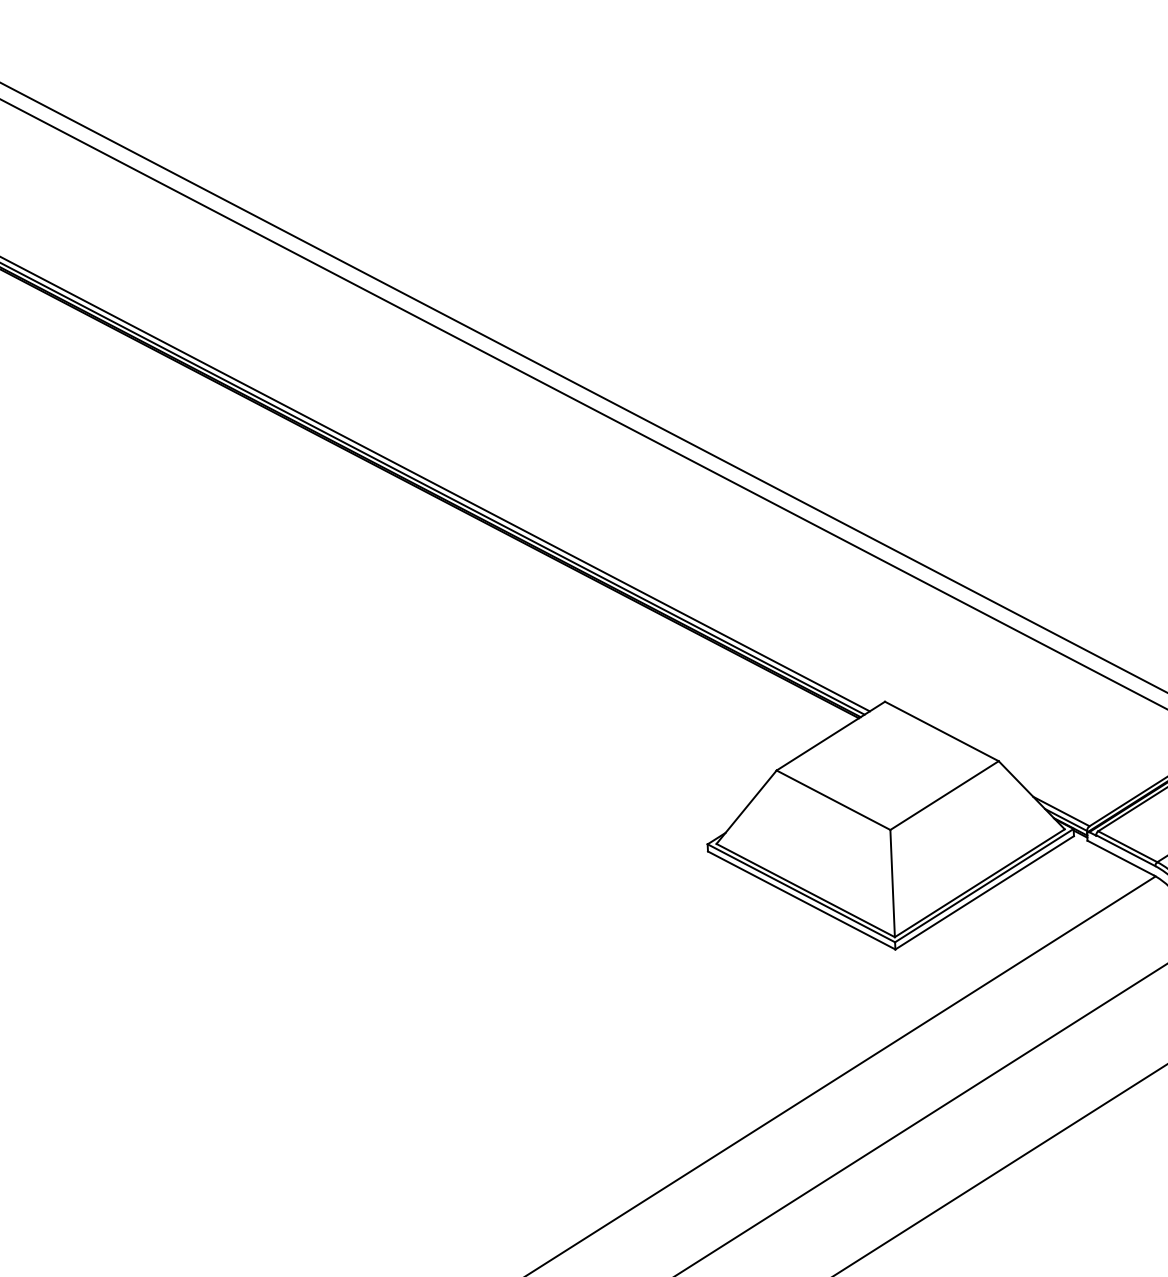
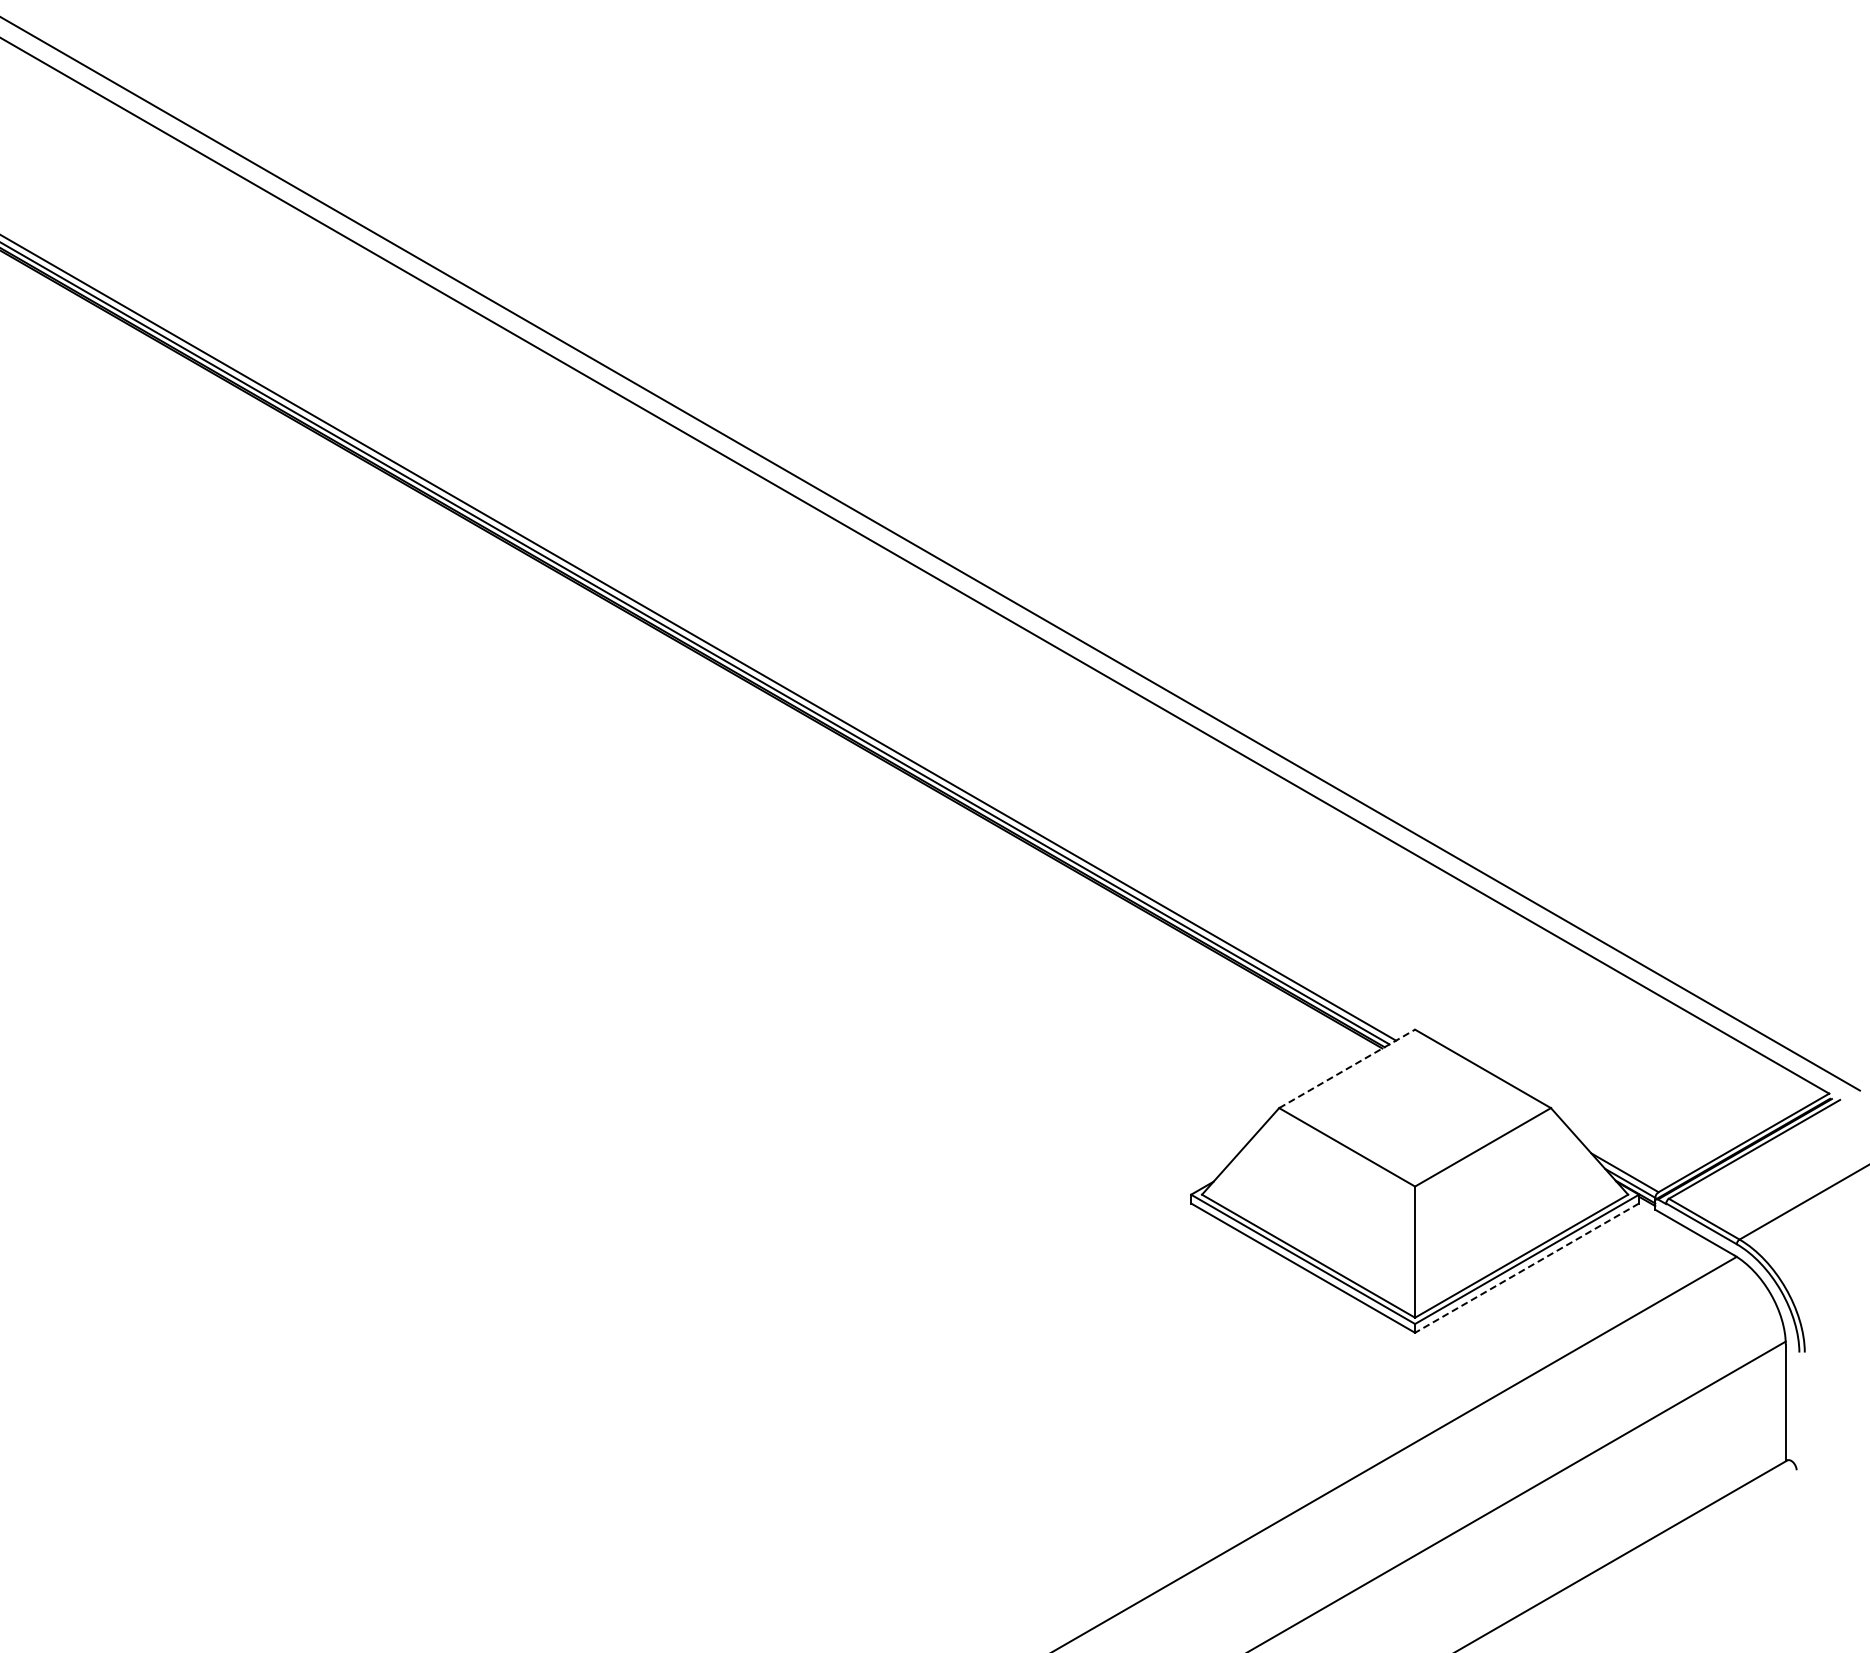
line: (831, 735) -> (1347, 1068), solid -> dashed
line: (984, 893) -> (1526, 1268), solid -> dashed

